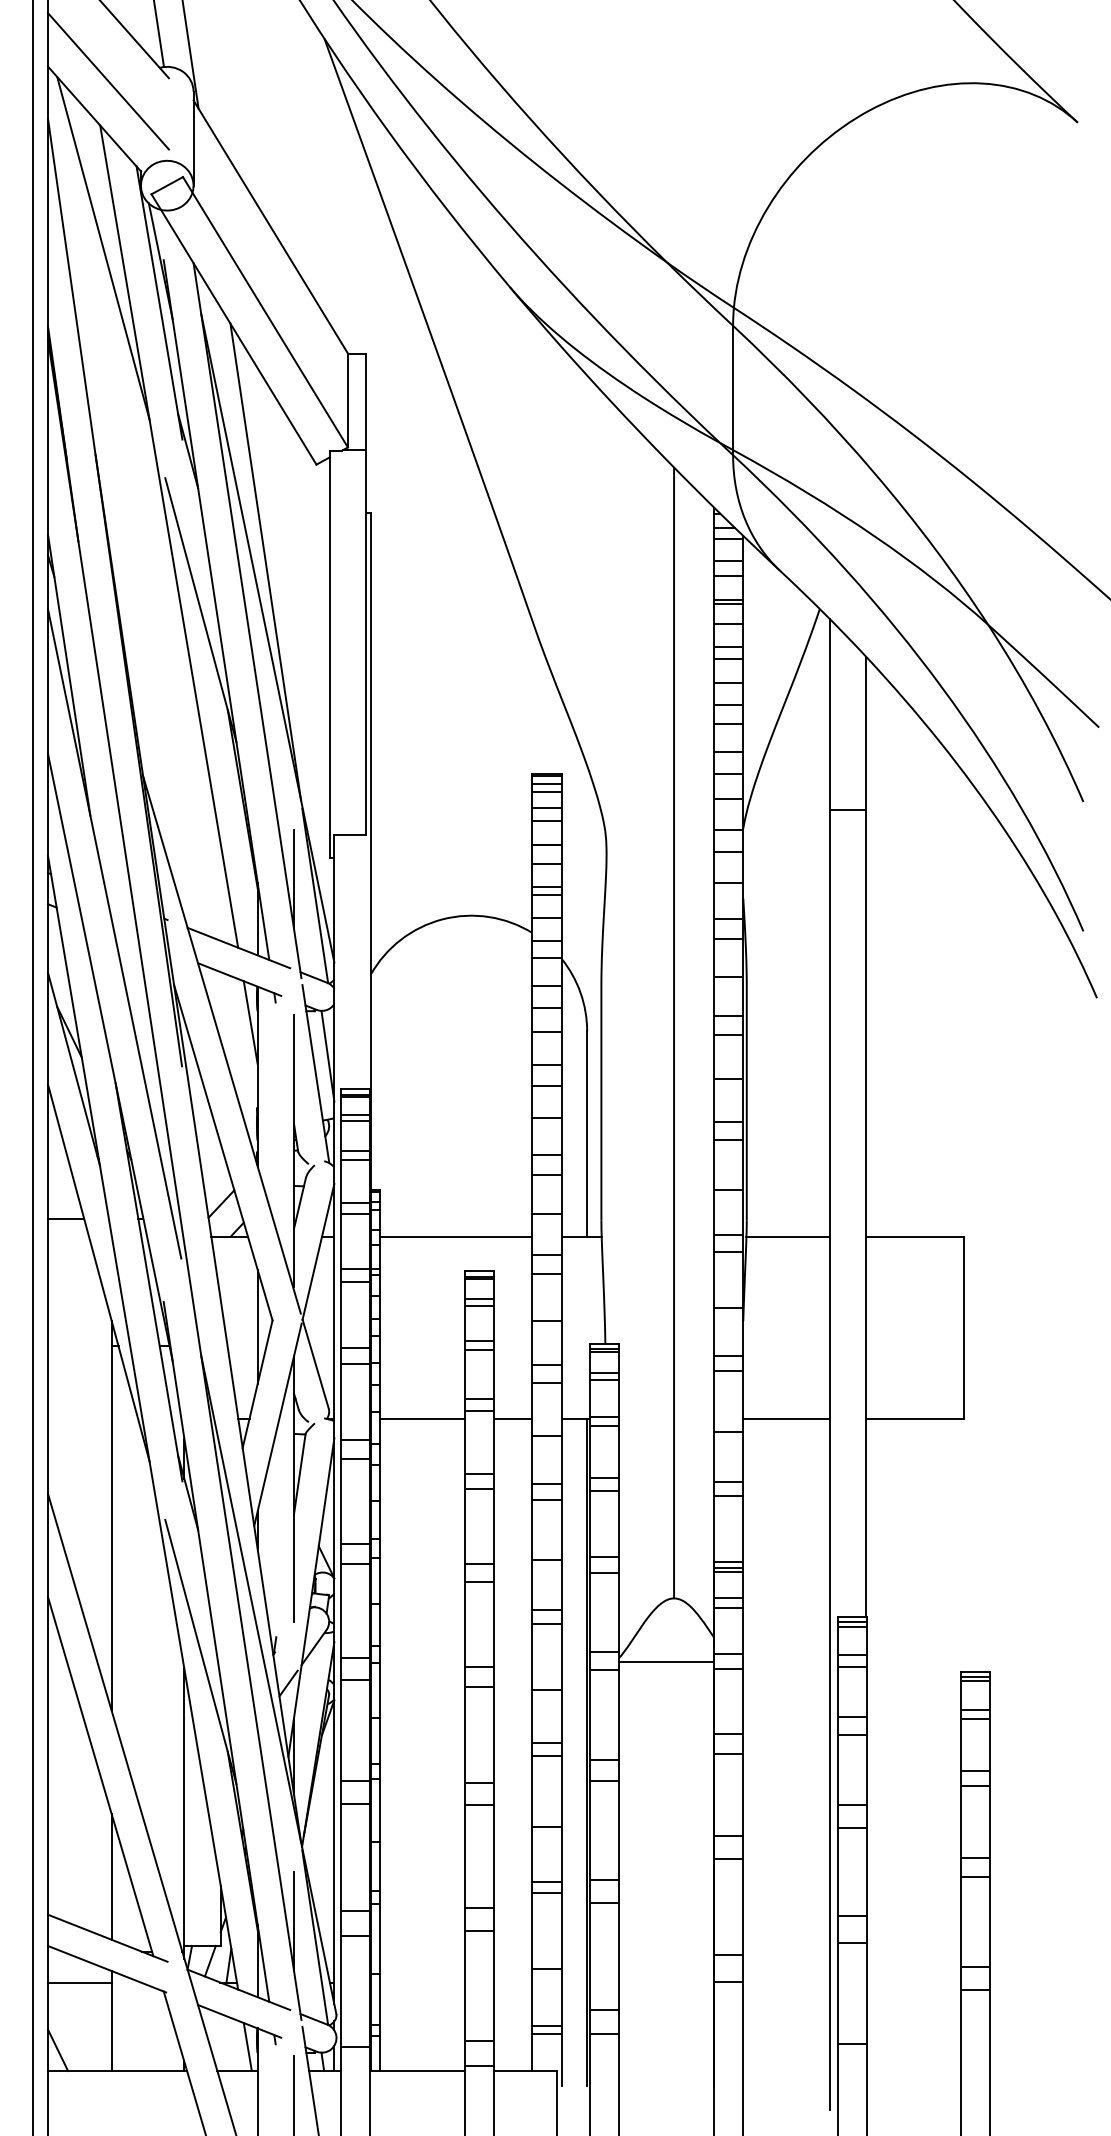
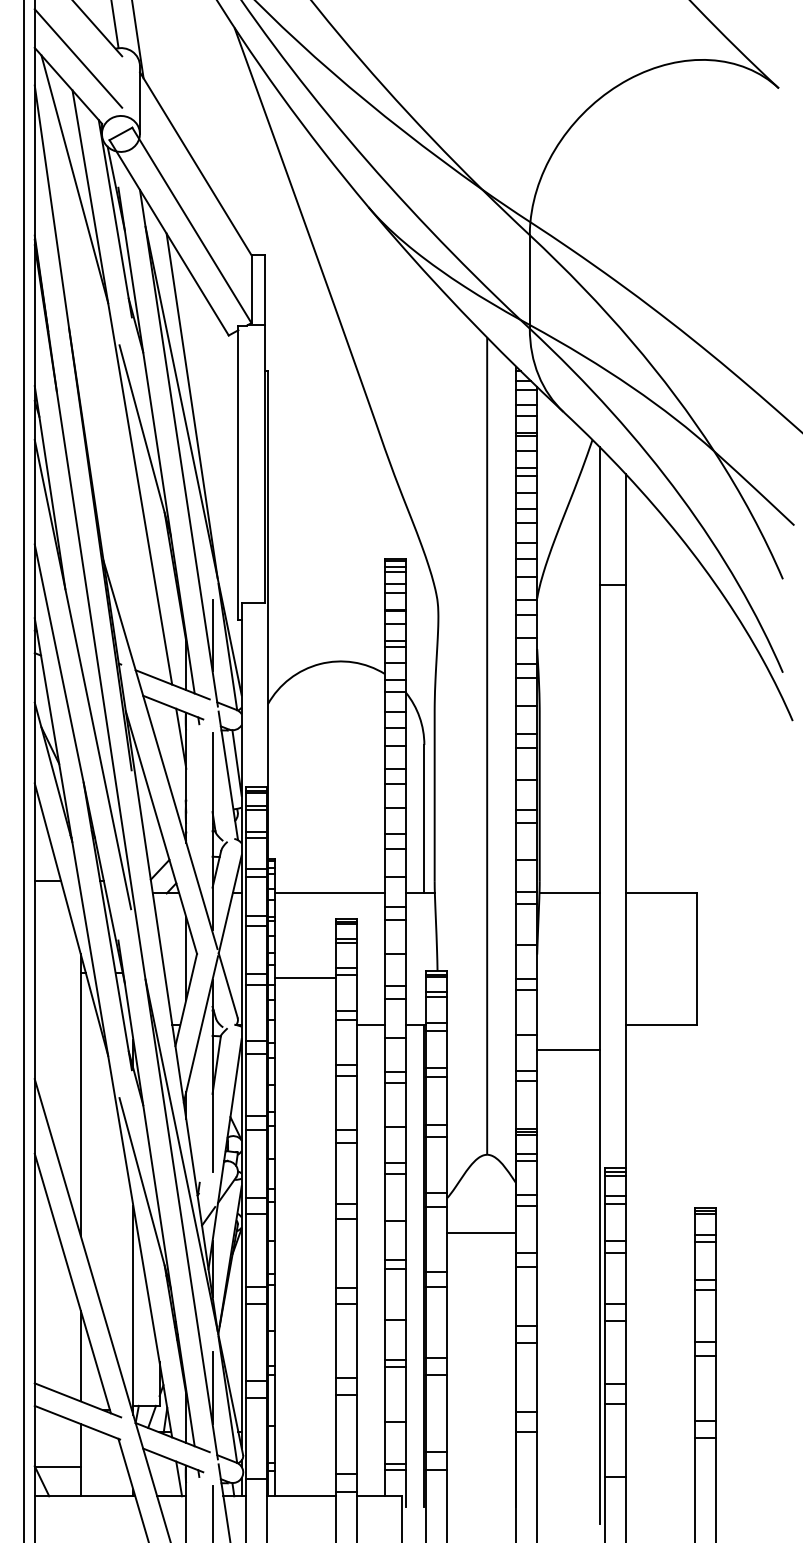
line: (422, 1418) -> (305, 977), moved
line: (786, 1418) -> (568, 1050), moved
line: (666, 1662) -> (481, 1233), moved
line: (79, 1982) -> (57, 1467), moved

